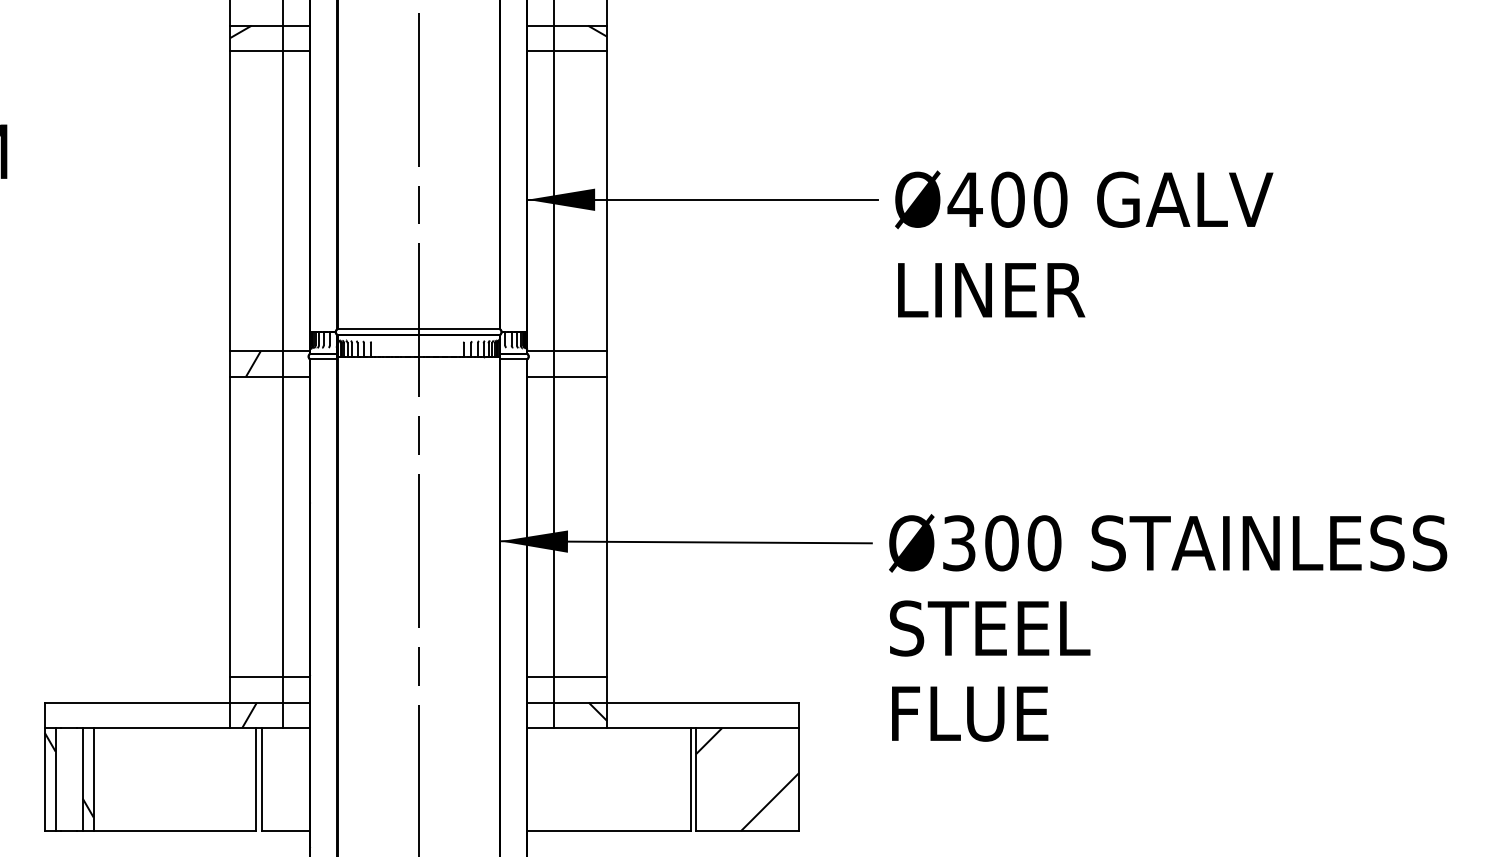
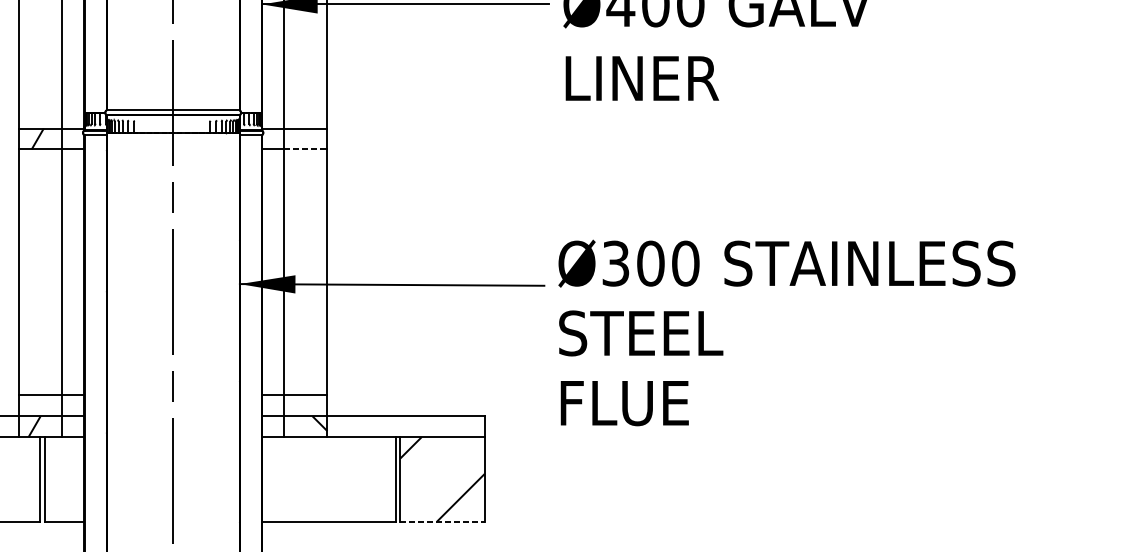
line: (581, 376) -> (306, 149), solid -> dashed
text: (1168, 627) -> (787, 332), moved
line: (747, 831) -> (442, 521), solid -> dashed

